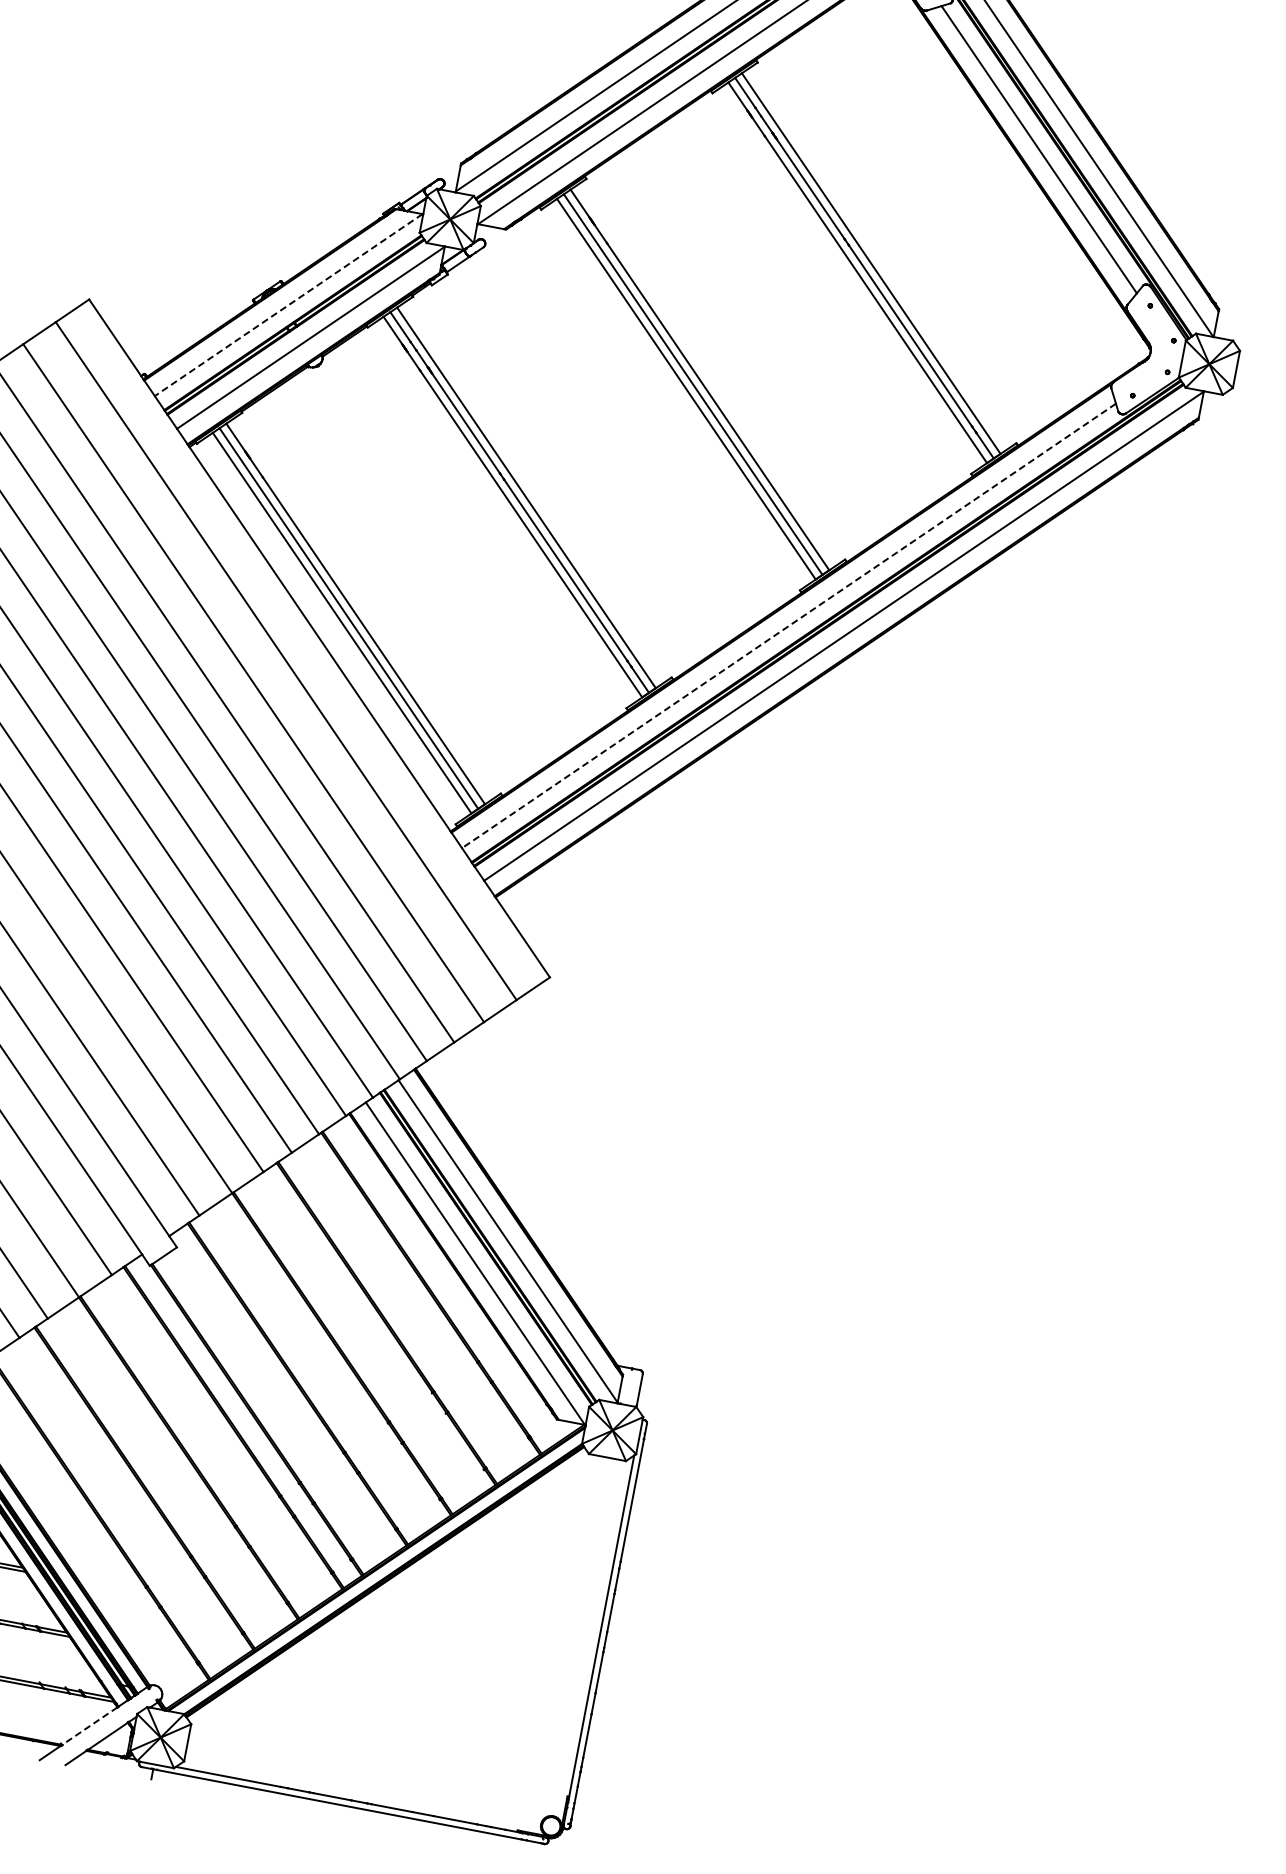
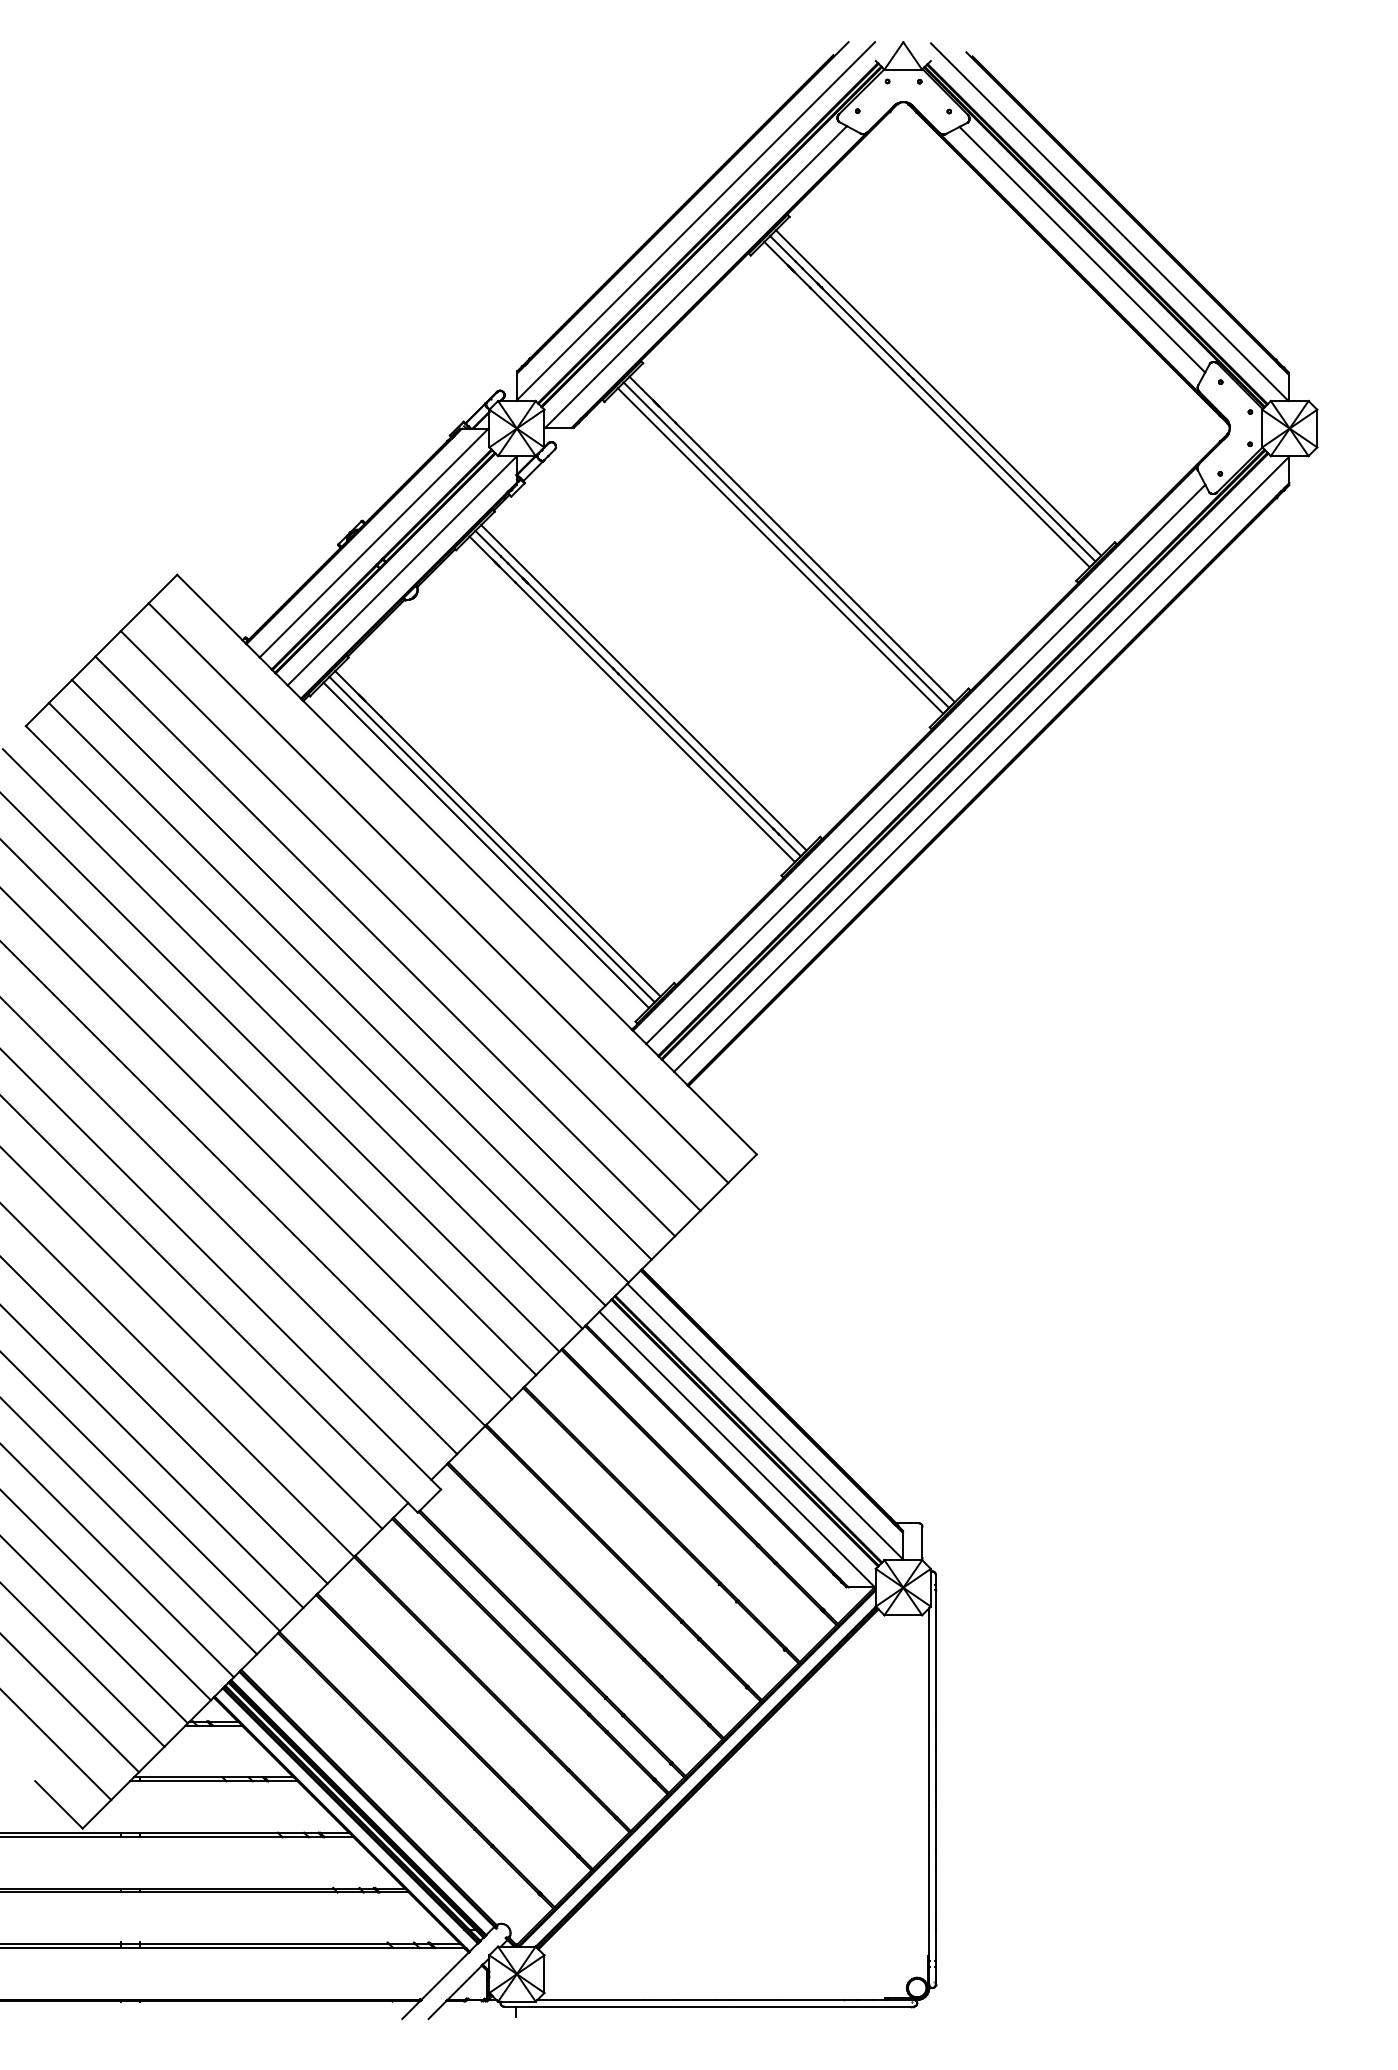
line: (289, 304) -> (374, 542), dashed -> solid
line: (788, 626) -> (925, 764), dashed -> solid
line: (89, 1726) -> (444, 1976), dashed -> solid

